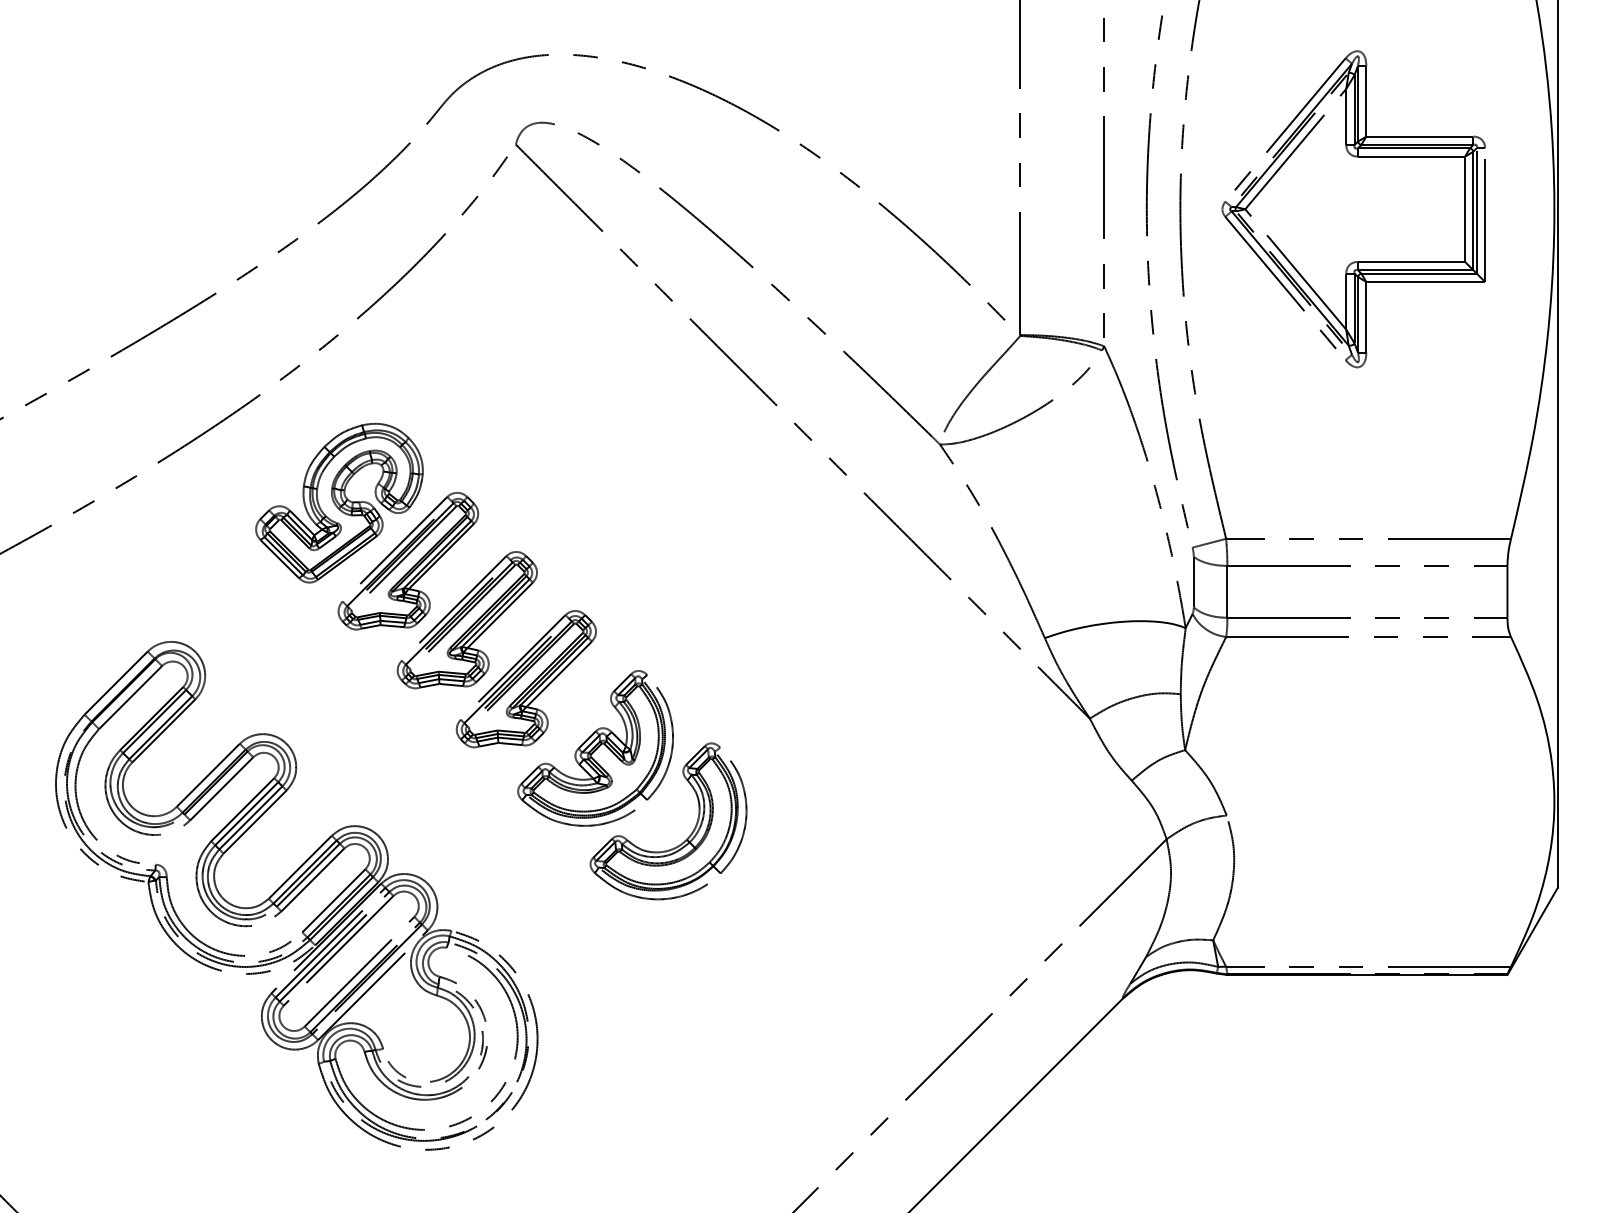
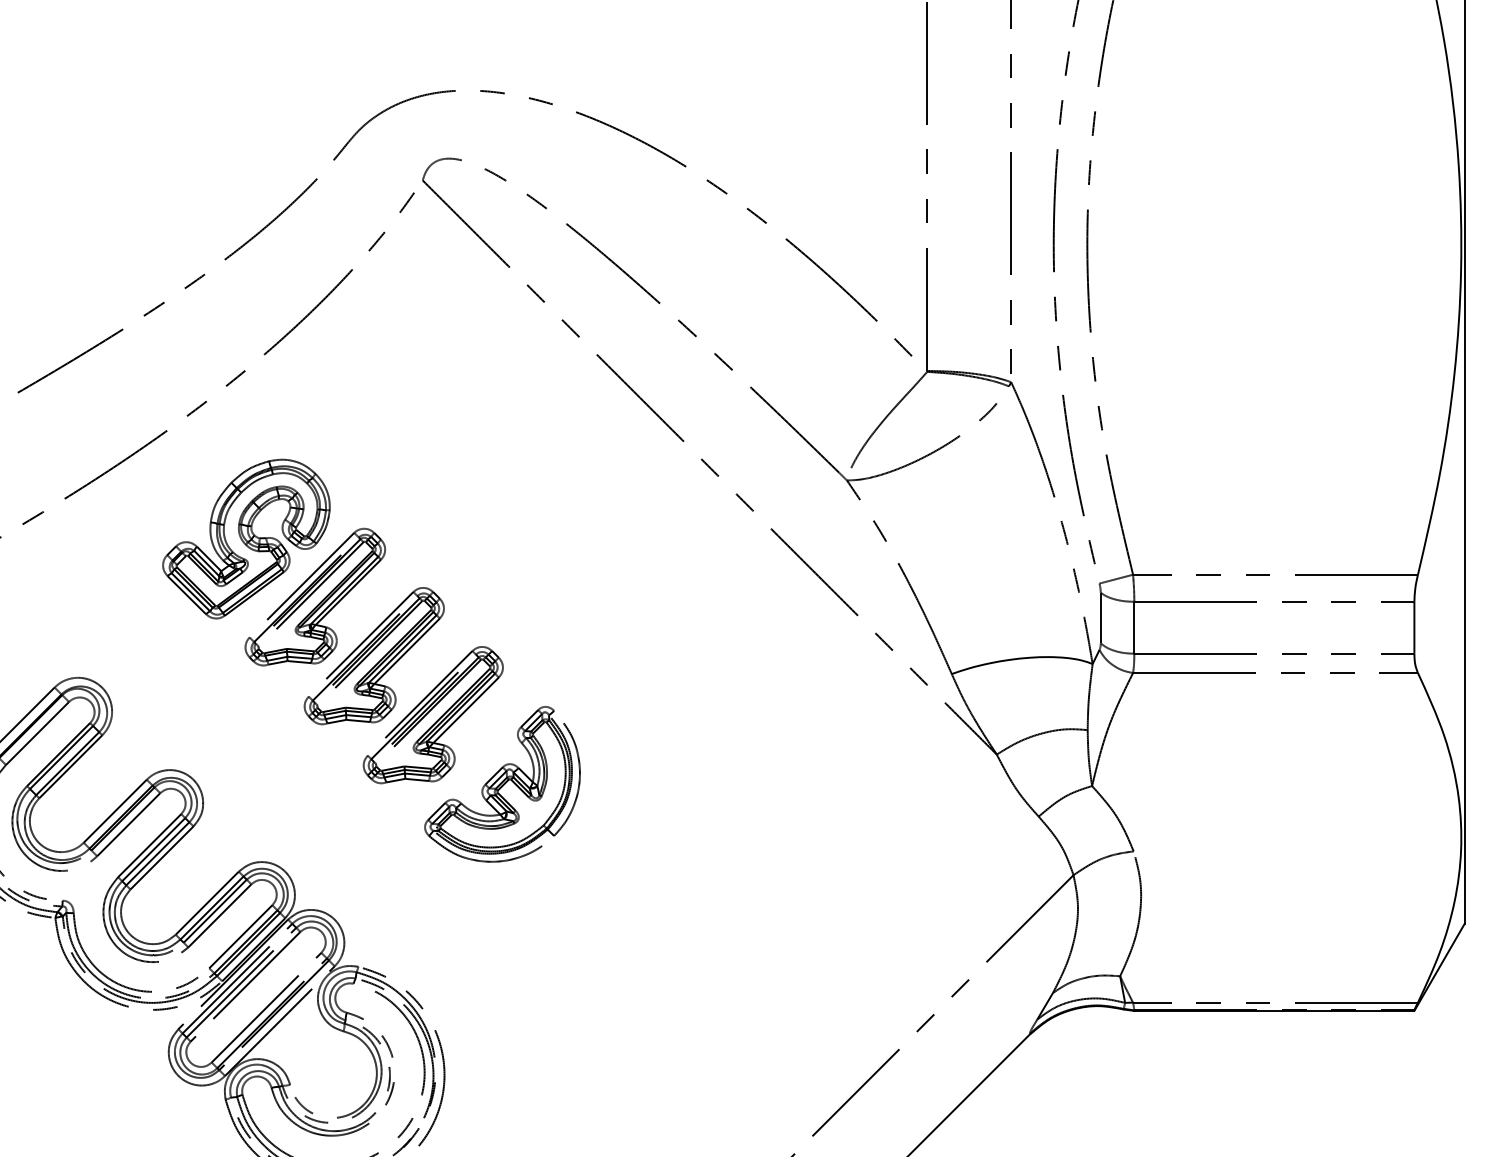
part: (1353, 209) -> (1260, 245), removed
part: (686, 838) -> (593, 874), removed

